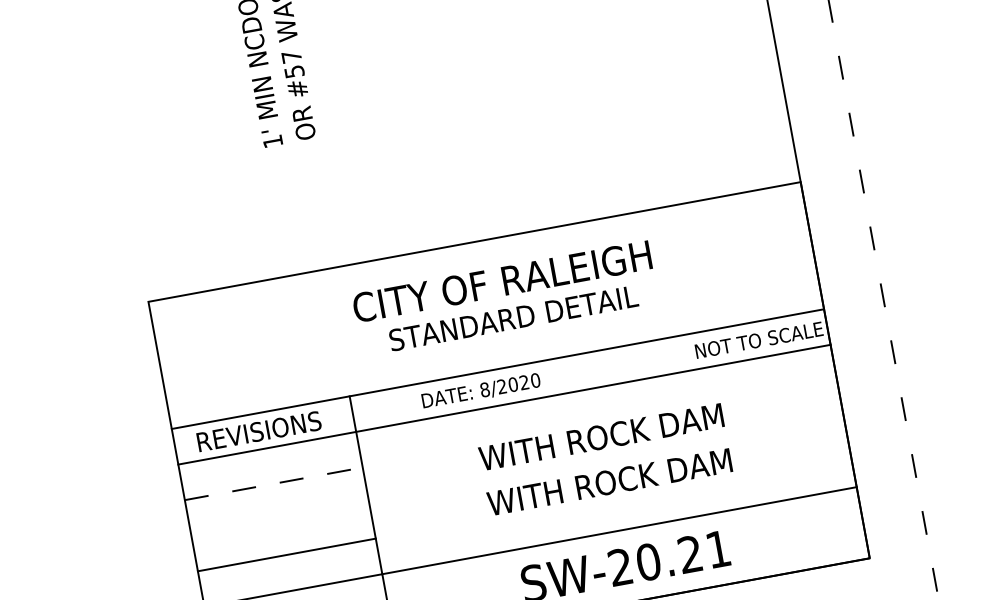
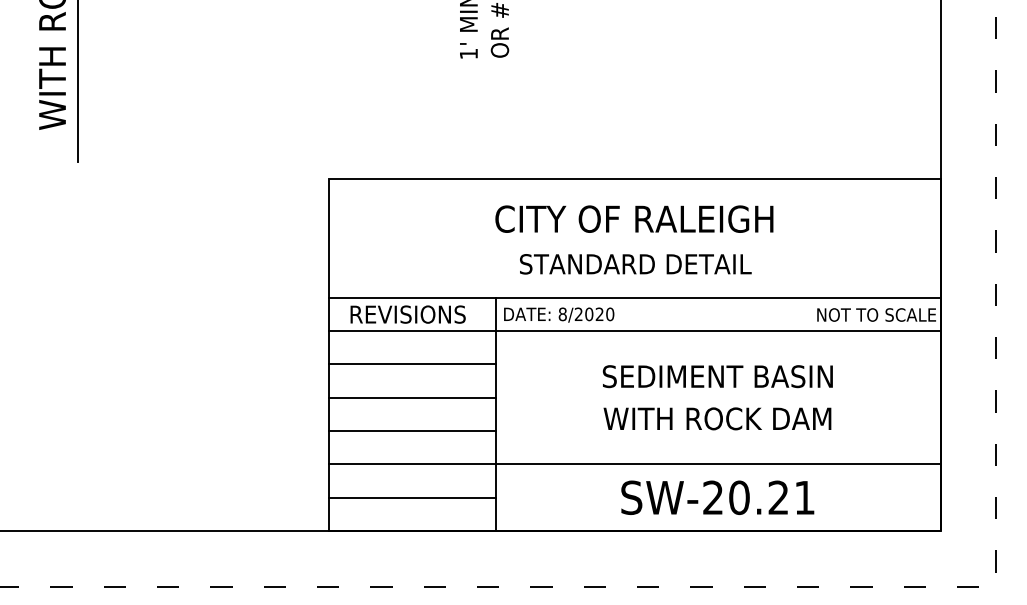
text: (502, 280) -> (634, 218), moved
text: (513, 318) -> (635, 264), moved
text: (481, 390) -> (559, 314), moved
text: (601, 436) -> (717, 376), WITH ROCK DAM -> SEDIMENT BASIN
line: (274, 483) -> (413, 364), dashed -> solid
line: (280, 519) -> (412, 397), added

